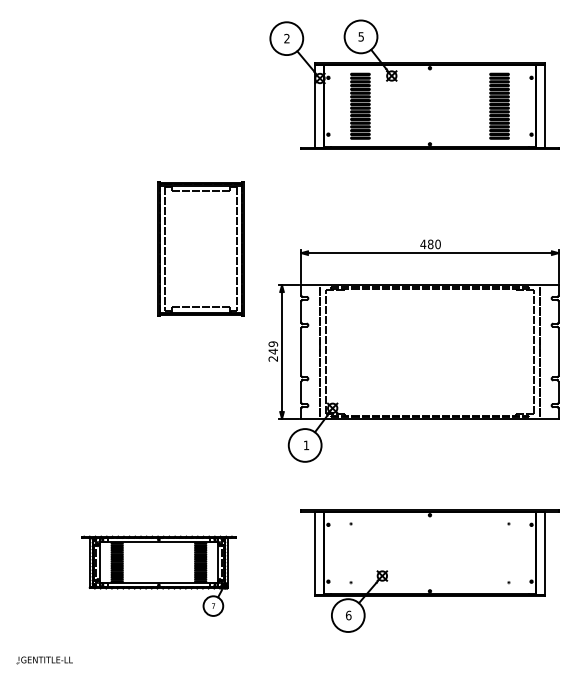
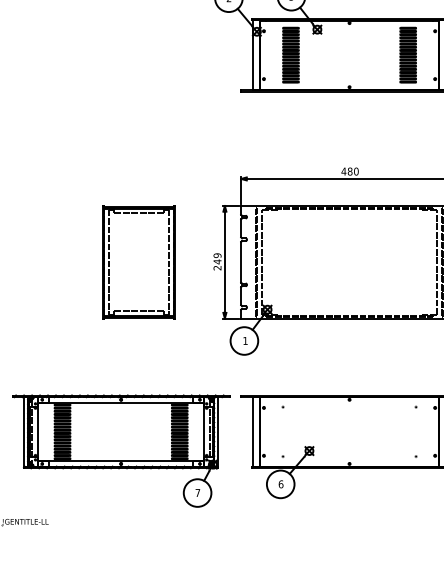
part: (200, 248) -> (138, 261), moved
part: (158, 576) -> (120, 451), size x1.67

